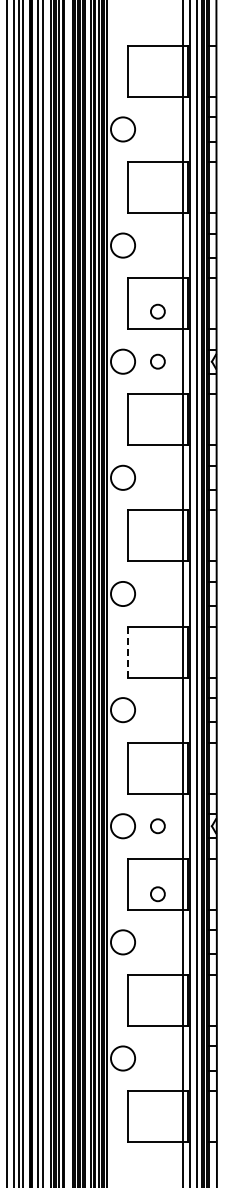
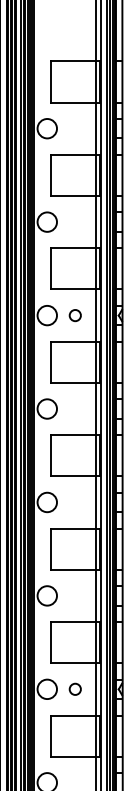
circle: (157, 311) -> (74, 275), removed
line: (127, 652) -> (50, 549), dashed -> solid
circle: (157, 894) -> (74, 744), removed

